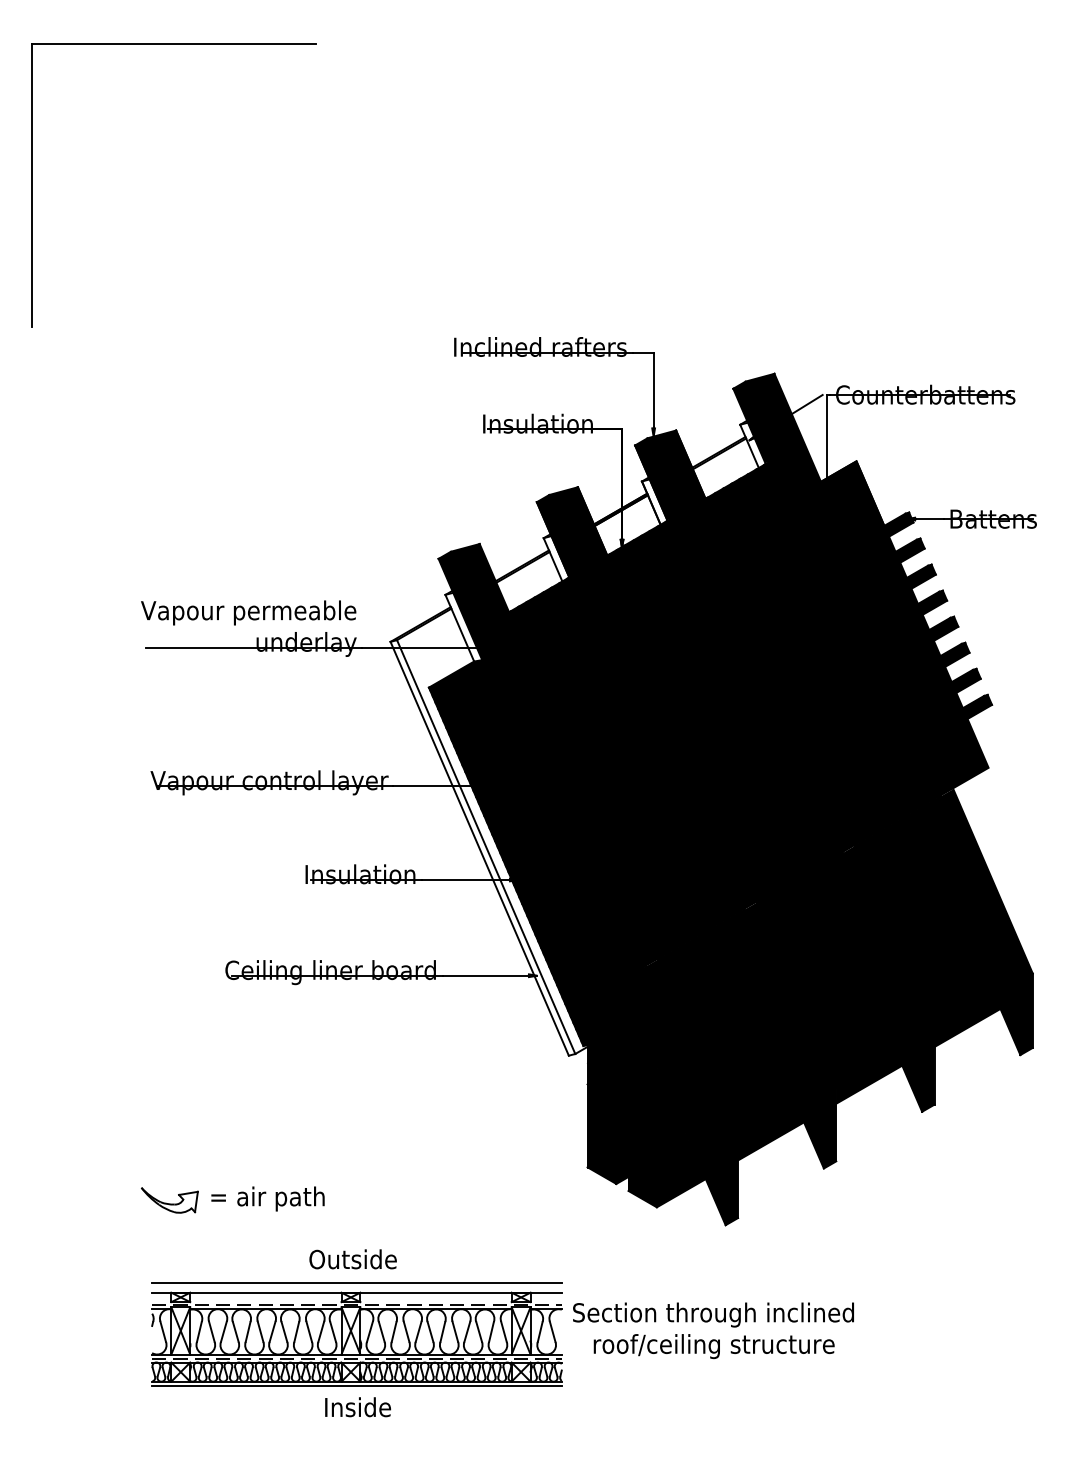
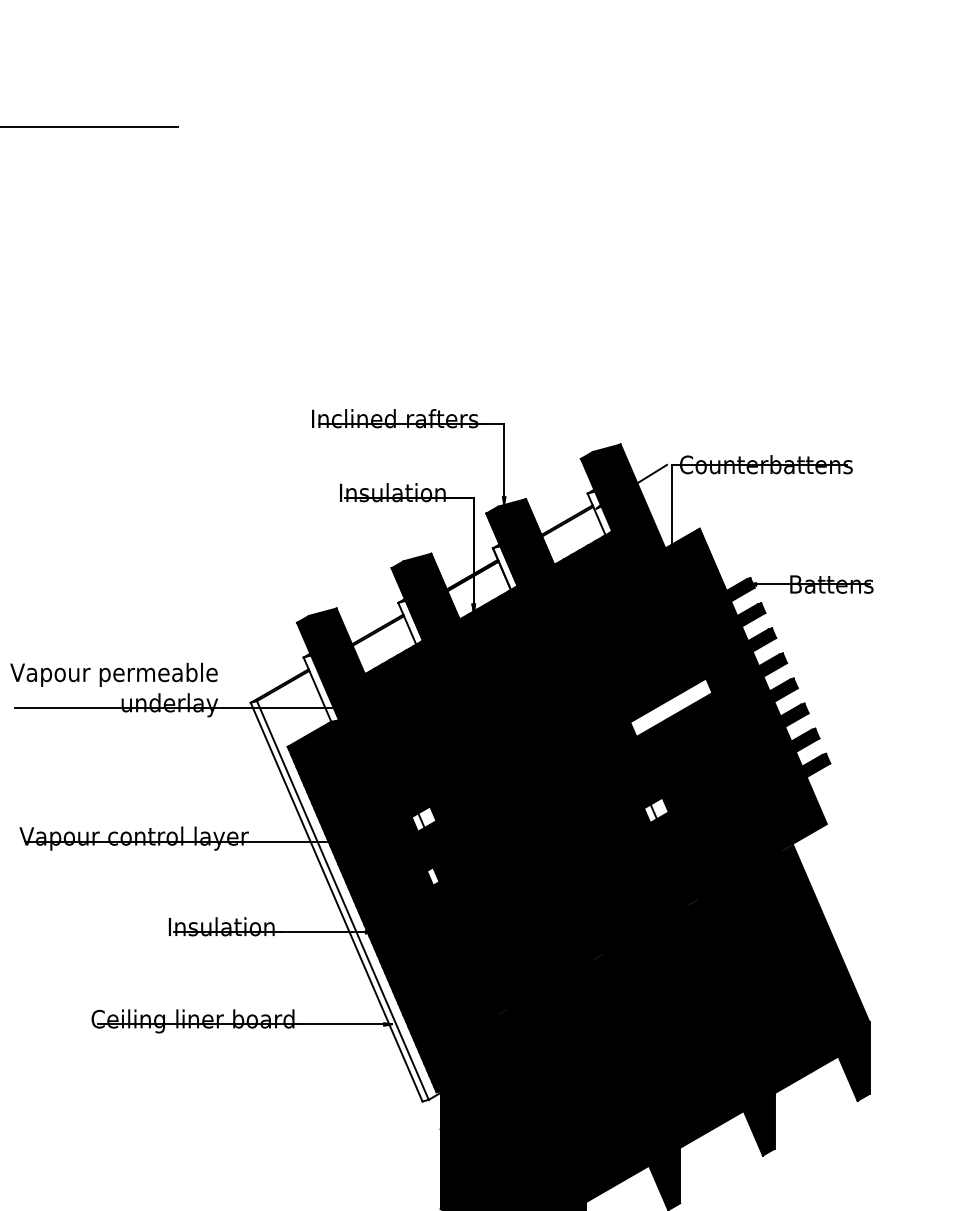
fill: (826, 646) -> (670, 707), removed
fill: (811, 753) -> (656, 810), removed
fill: (570, 762) -> (424, 819), removed
fill: (579, 821) -> (432, 875), removed

